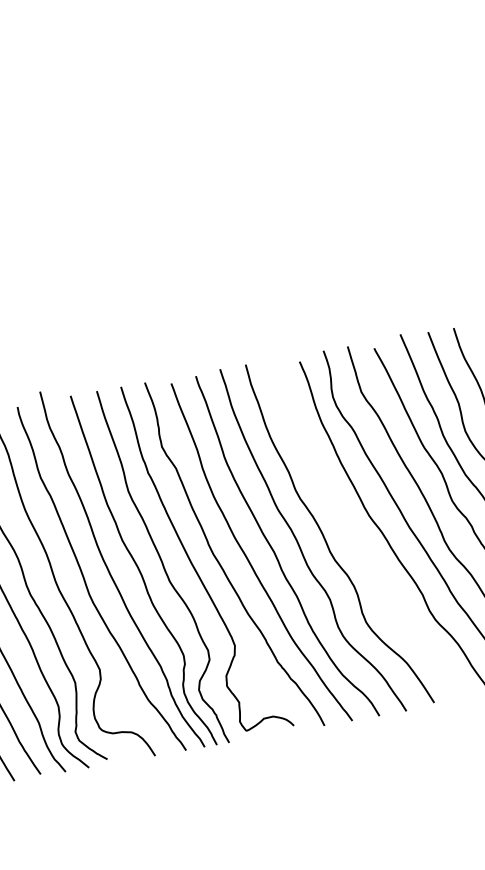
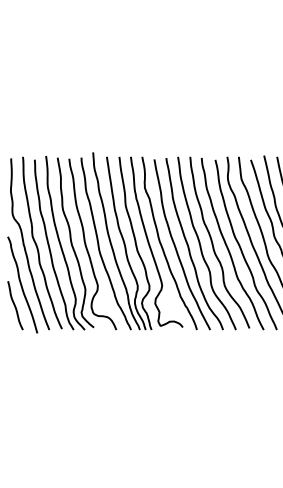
curve: (359, 540) -> (228, 247), added

